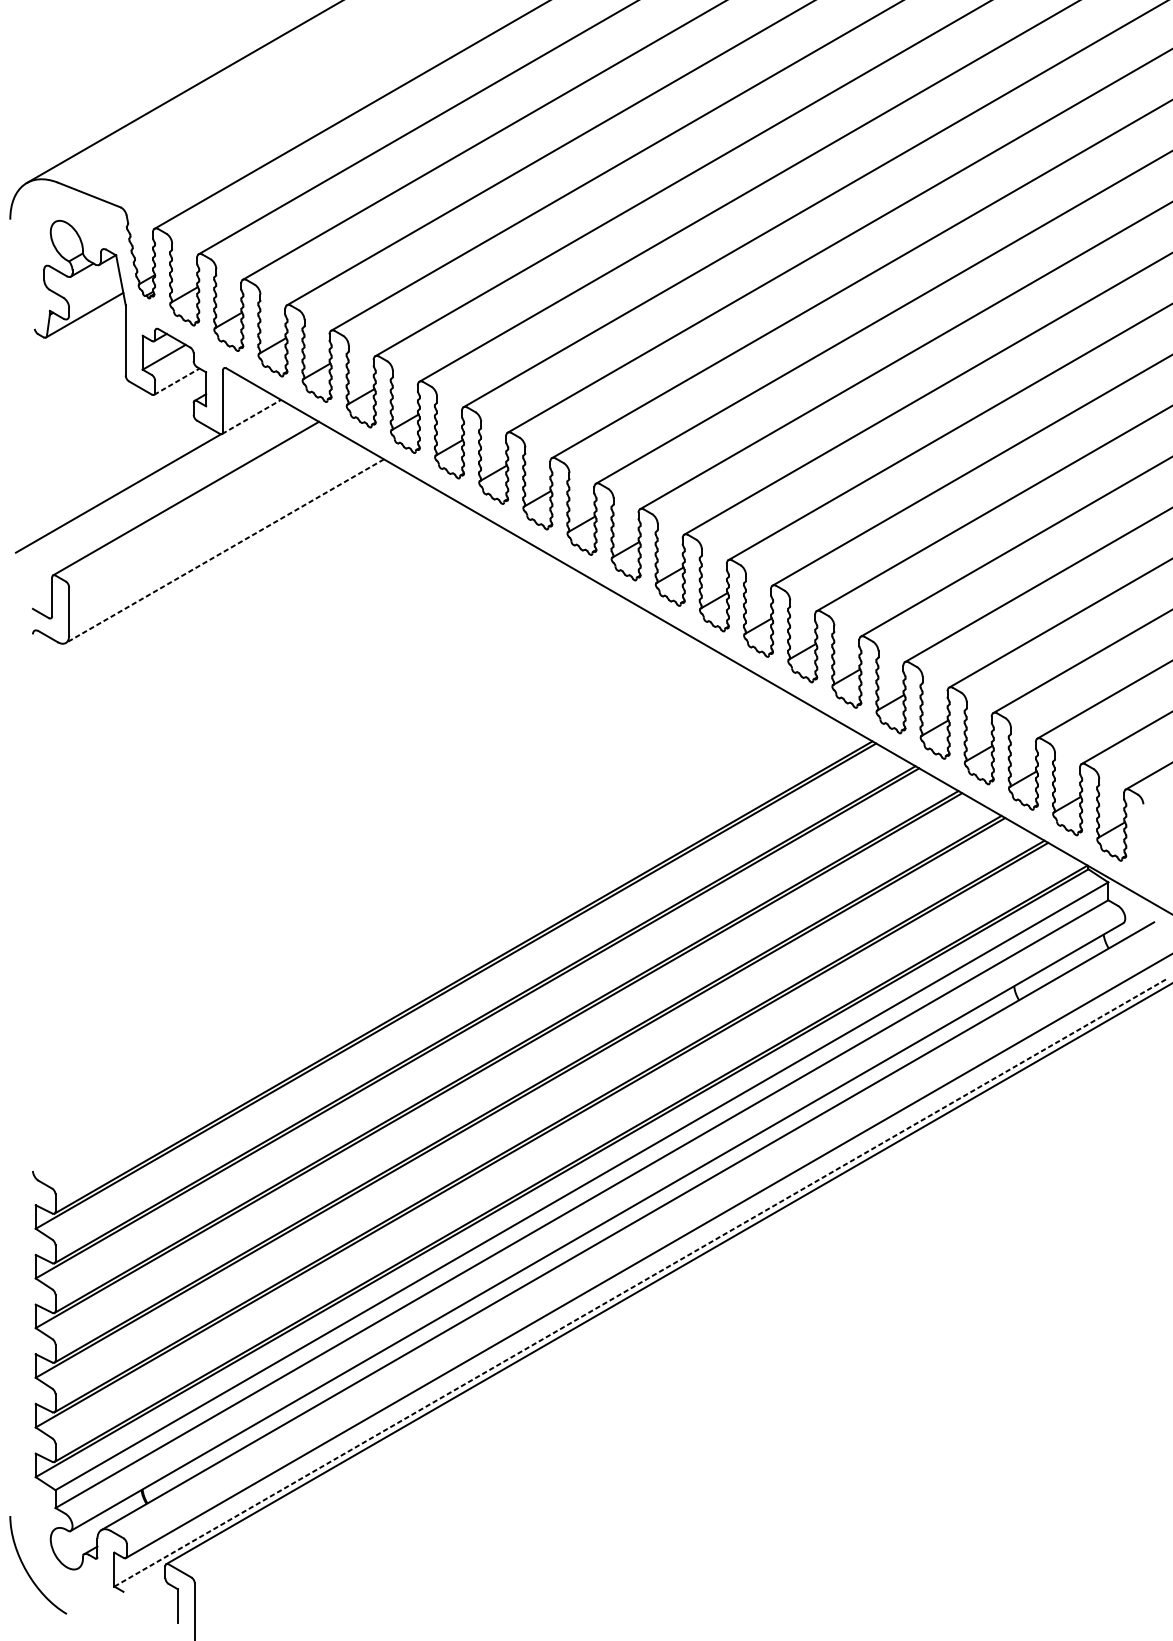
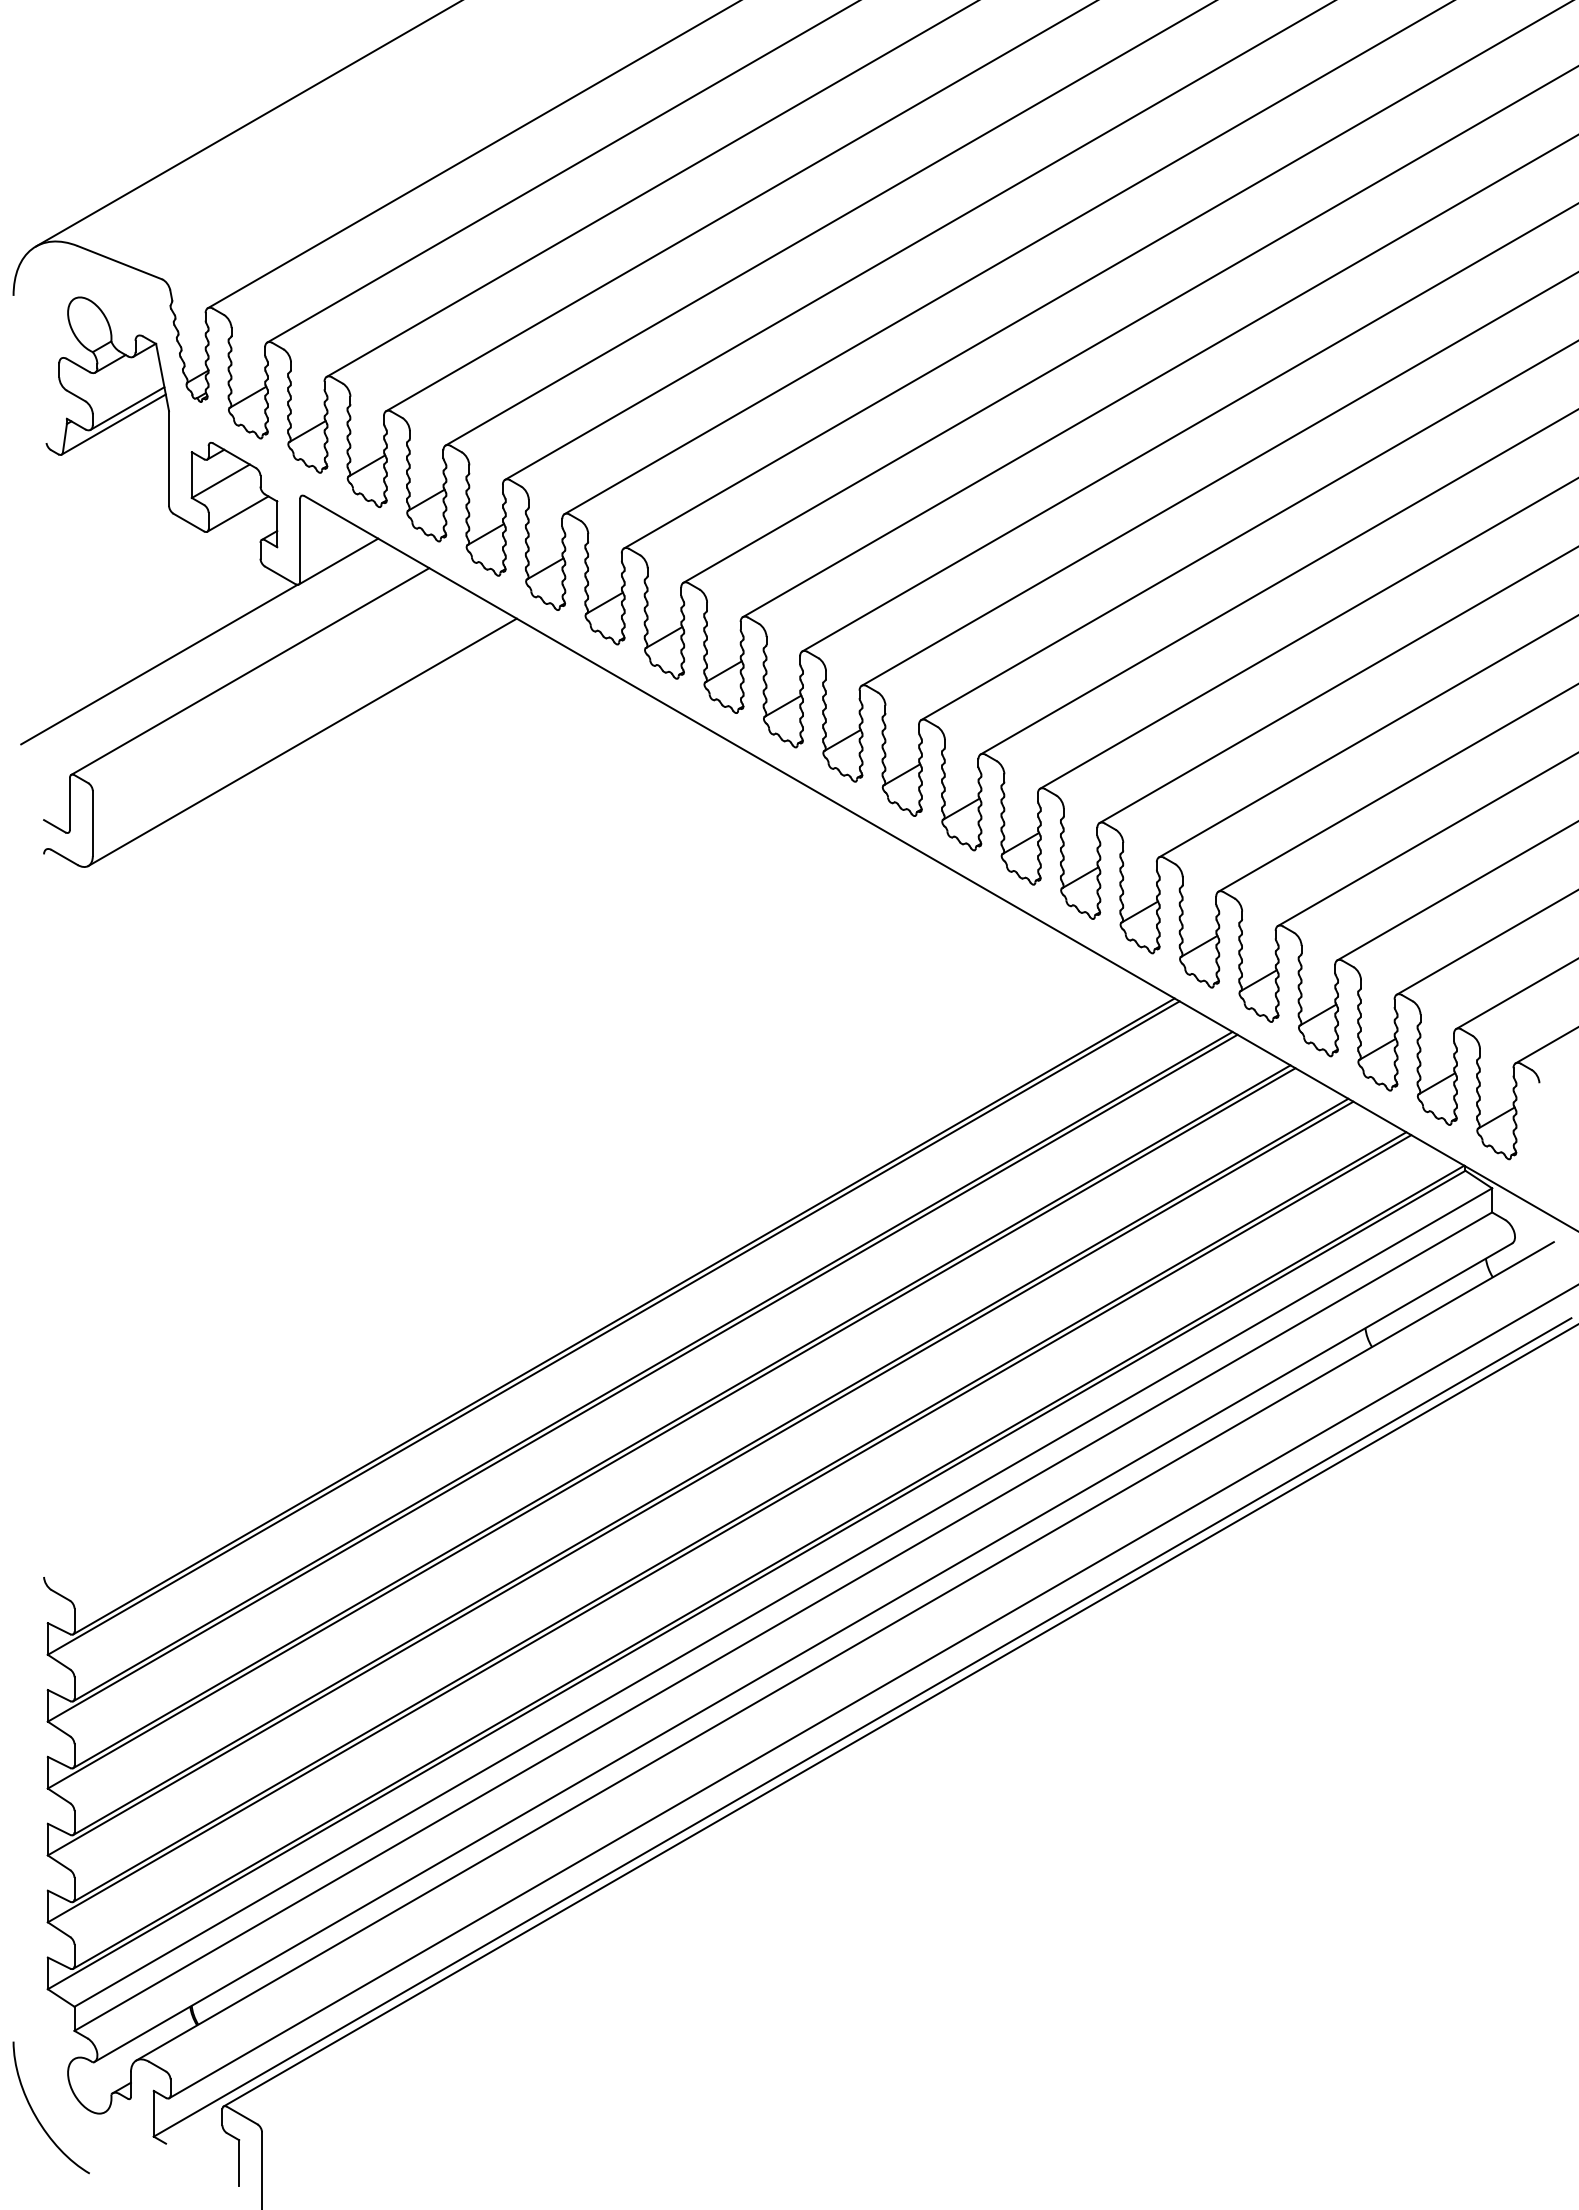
line: (94, 303) -> (127, 408), added
line: (177, 381) -> (238, 513), dashed -> solid
line: (251, 416) -> (338, 561), dashed -> solid
line: (224, 551) -> (302, 742), dashed -> solid
line: (641, 1282) -> (863, 1727), dashed -> solid

